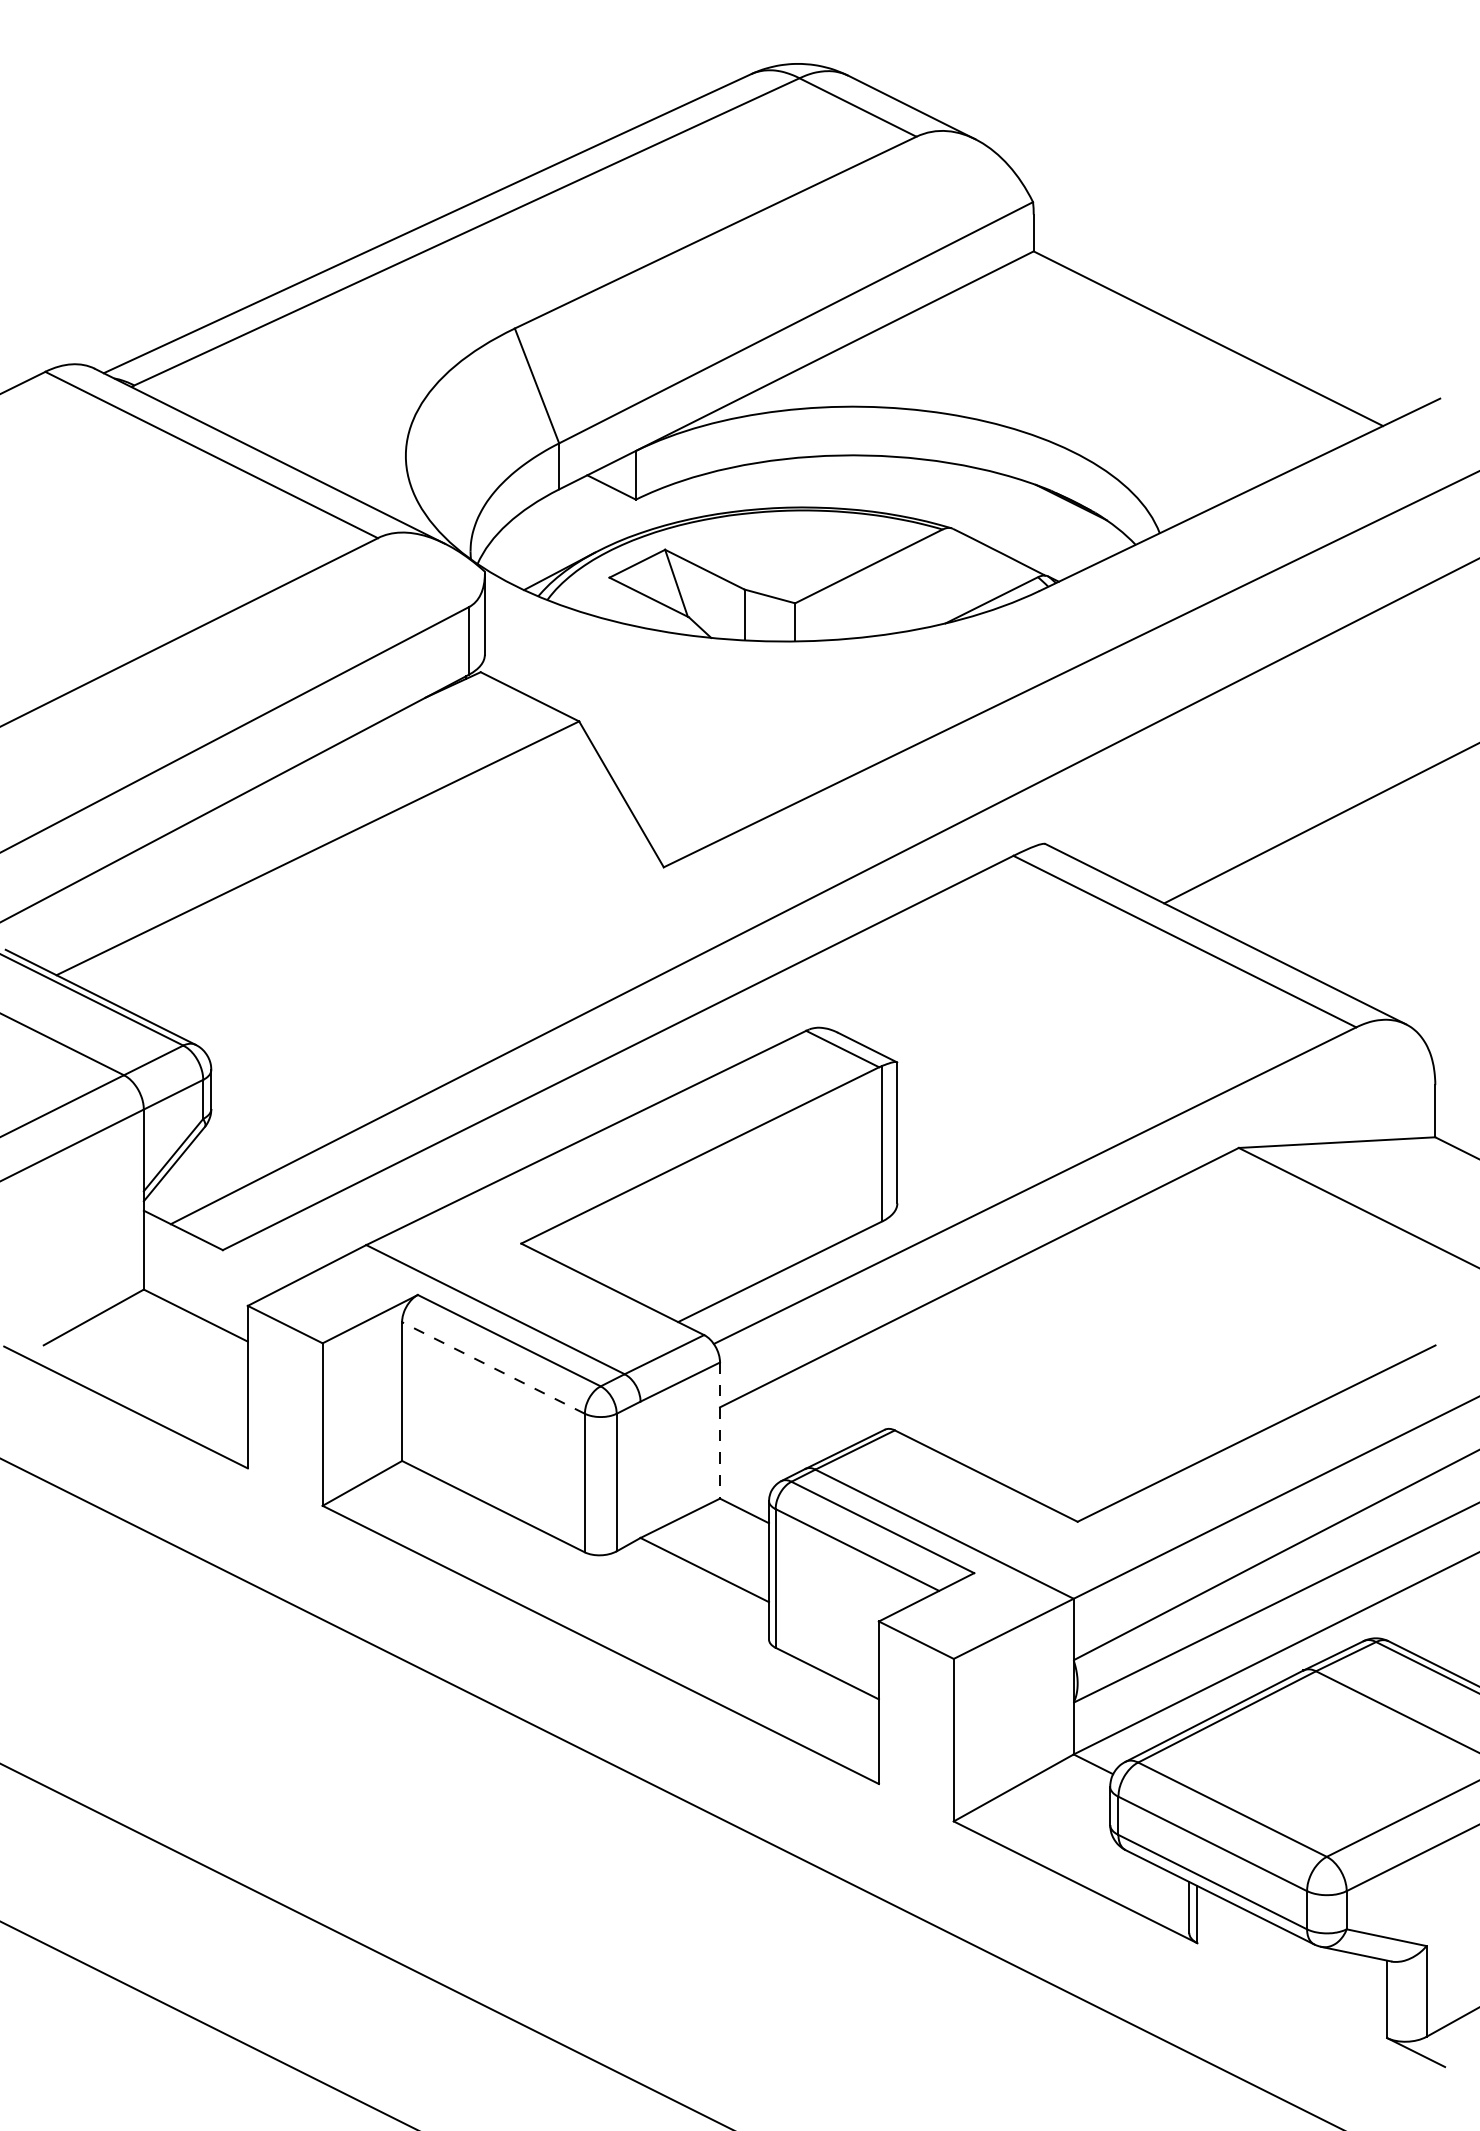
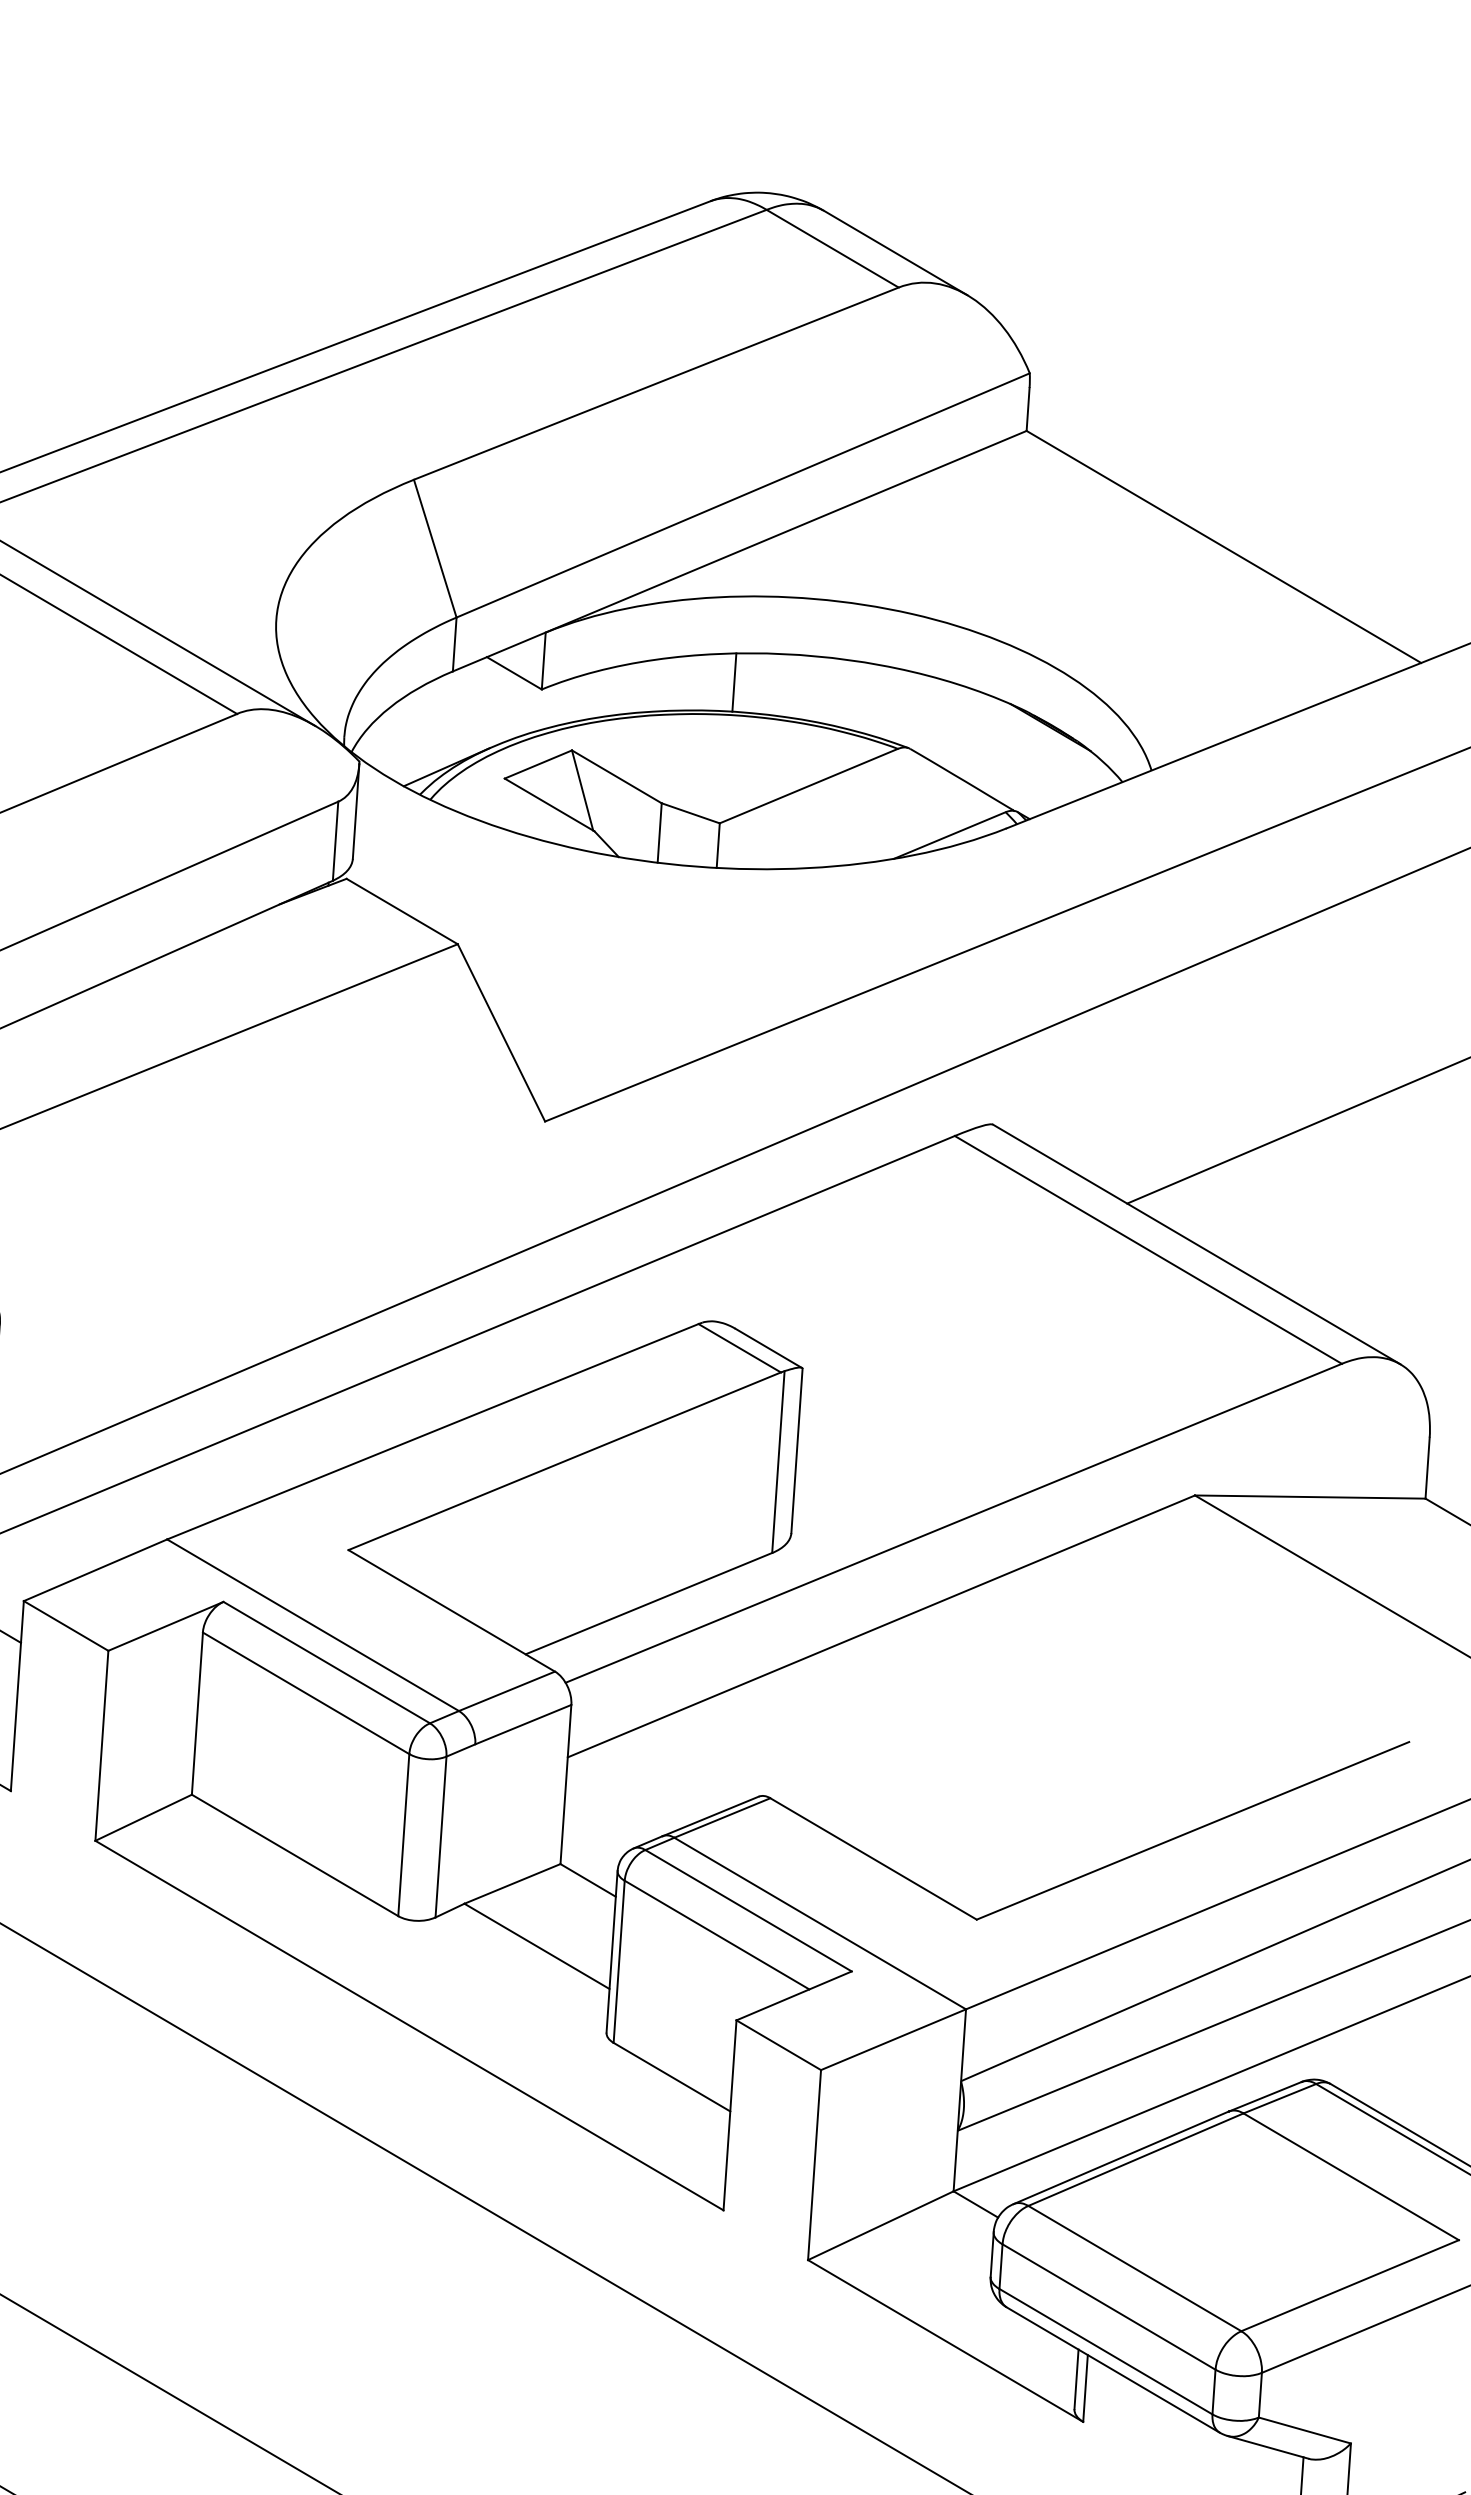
line: (799, 482) -> (734, 682), added
line: (493, 1367) -> (306, 1692), dashed -> solid
line: (720, 1431) -> (566, 1785), dashed -> solid

